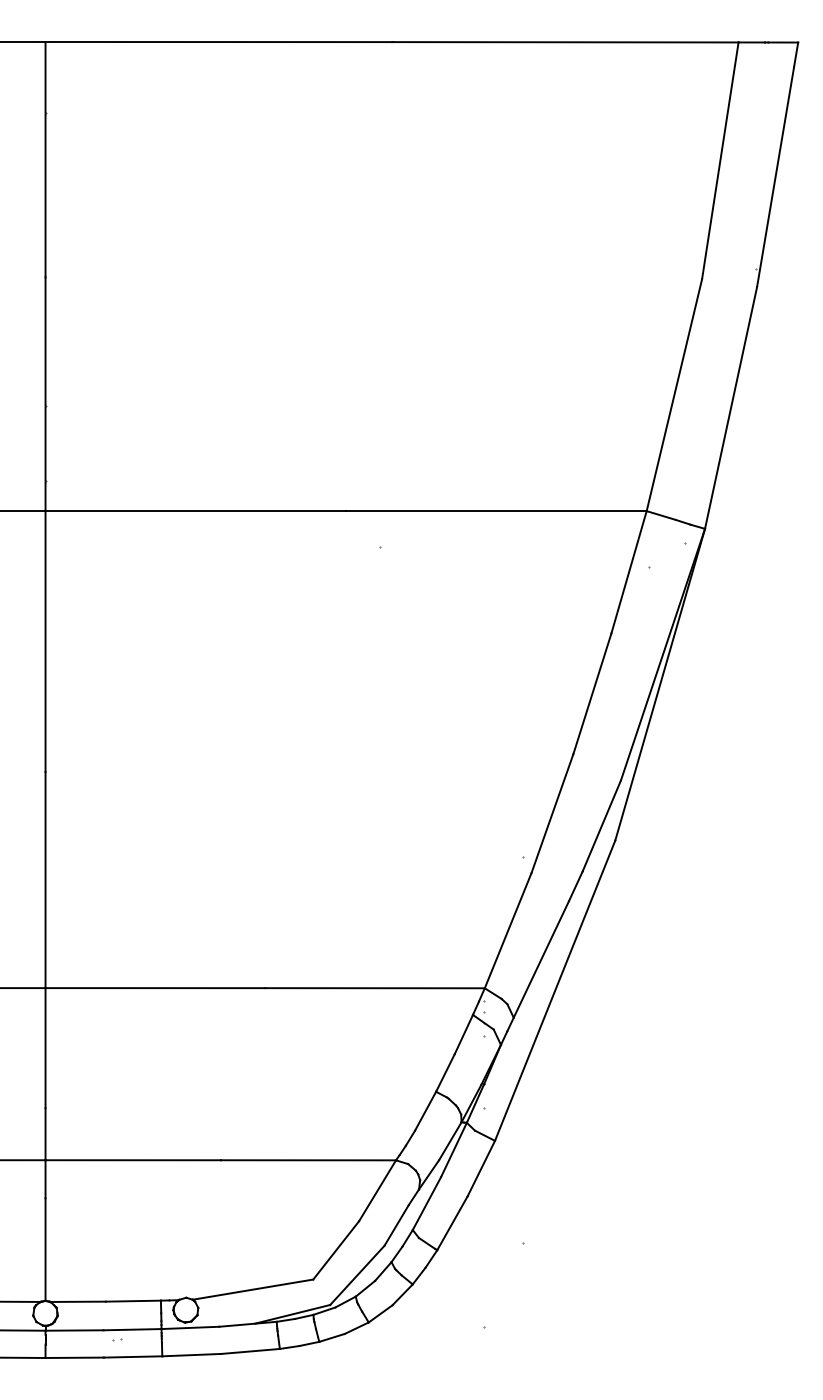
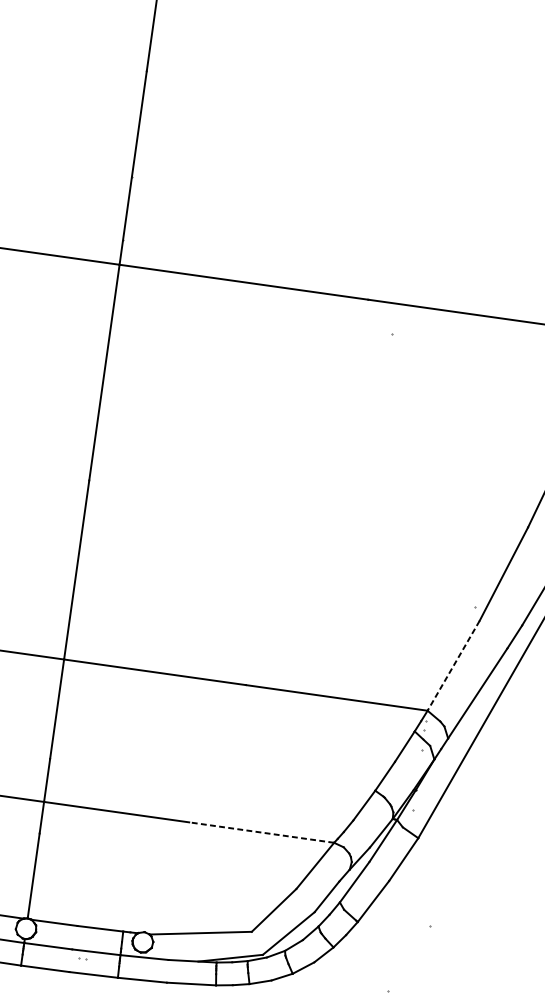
line: (507, 931) -> (453, 666), solid -> dashed
line: (308, 1160) -> (261, 832), solid -> dashed

